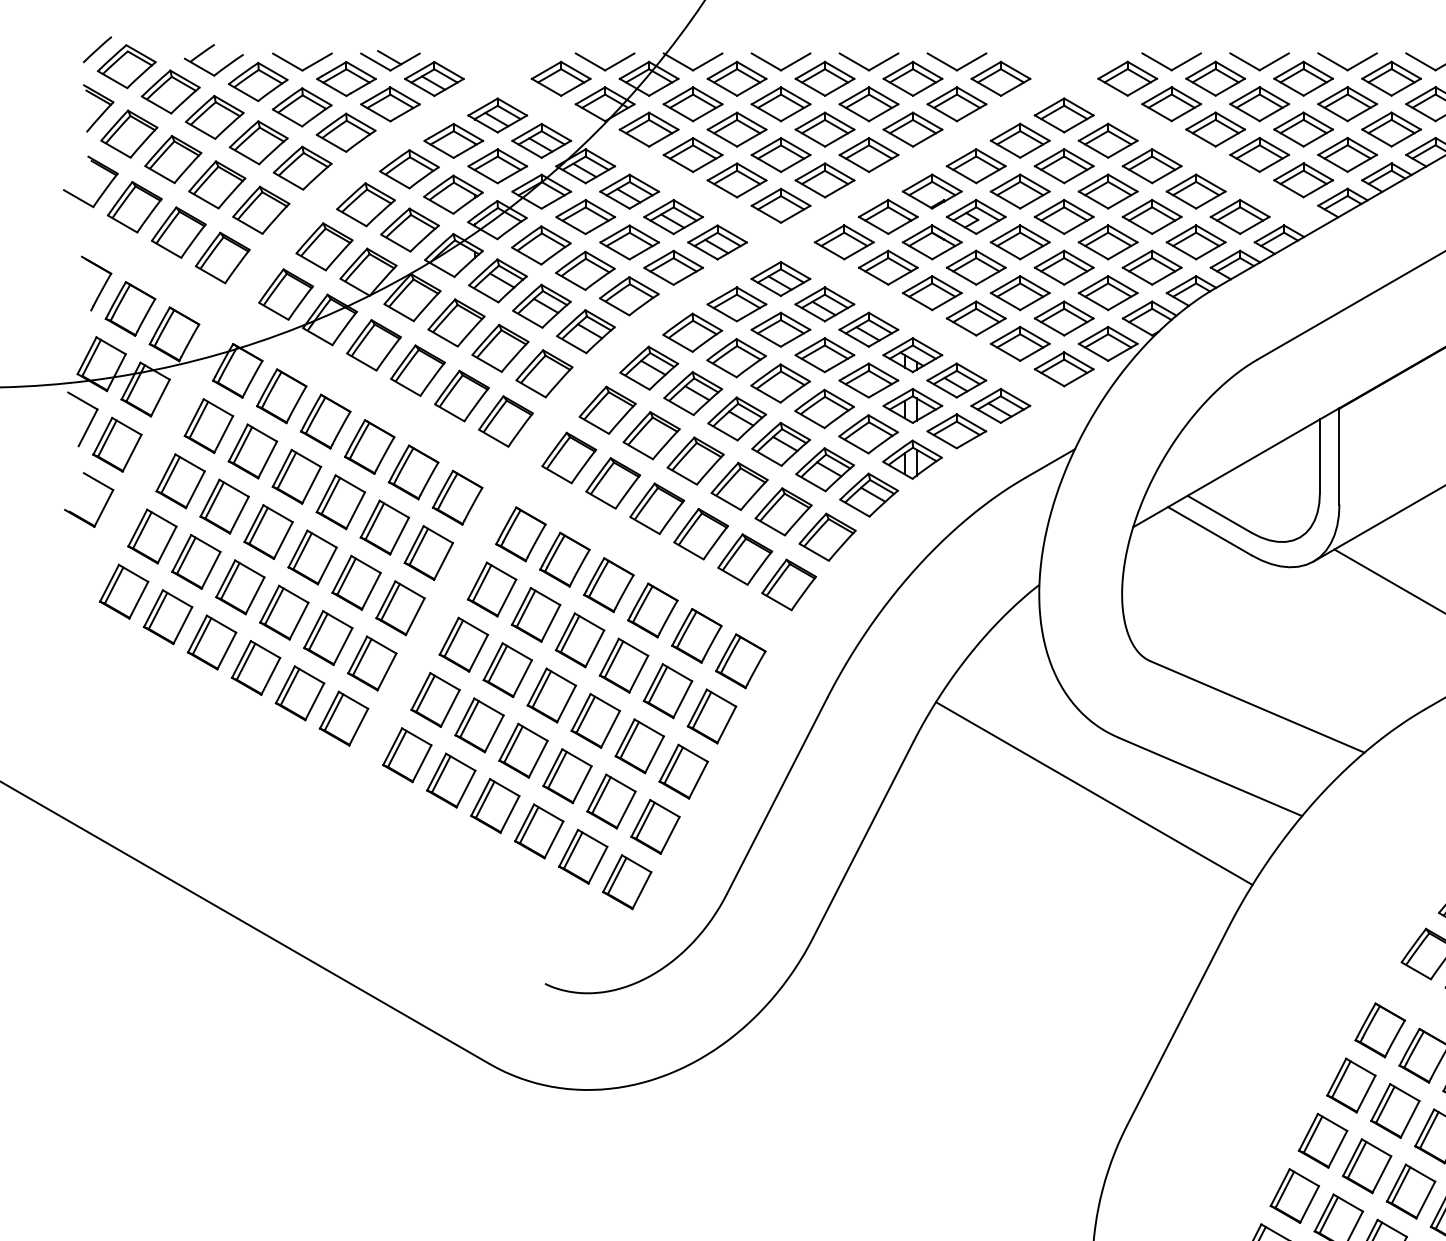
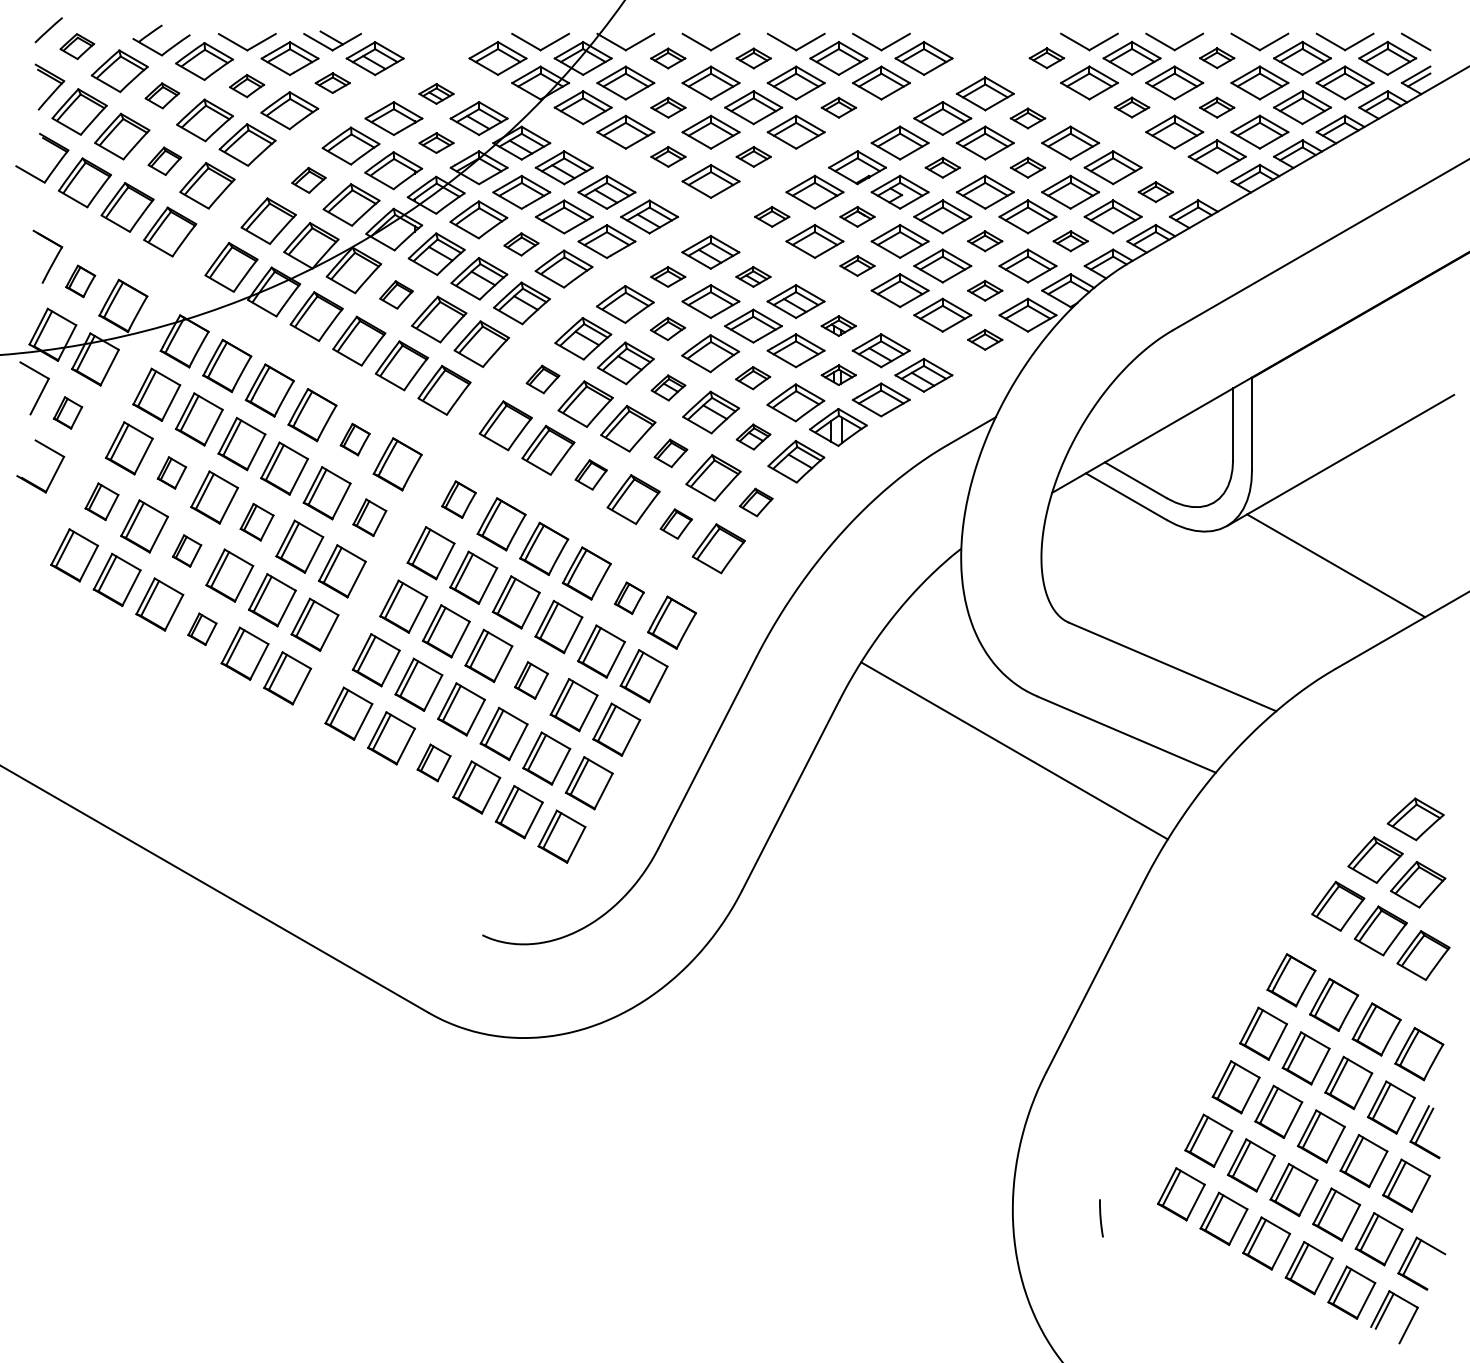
part: (127, 66) -> (77, 46), size x0.6
part: (1127, 77) -> (1046, 57), size x0.6
part: (1302, 77) -> (1216, 57), size x0.6
part: (736, 78) -> (667, 58), size x0.6
part: (824, 78) -> (753, 58), size x0.6
part: (390, 103) -> (332, 82), size x0.6
part: (301, 106) -> (246, 85), size x0.6
part: (497, 115) -> (436, 93), size x0.6
part: (214, 117) -> (162, 95), size x0.6
part: (737, 129) -> (668, 107), size x0.6
part: (912, 129) -> (838, 107), size x0.6
part: (1215, 129) -> (1131, 107), size x0.6
part: (1302, 129) -> (1216, 107), size x0.6
part: (1107, 140) -> (1027, 118), size x0.6
part: (497, 165) -> (436, 142), size x0.6
part: (737, 180) -> (668, 156), size x0.6
part: (824, 180) -> (753, 156), size x0.6
part: (216, 185) -> (164, 161), size x0.6
part: (1019, 191) -> (942, 167), size x0.6
part: (1107, 191) -> (1027, 167), size x0.6
part: (365, 204) -> (308, 180), size x0.6
part: (1239, 216) -> (1155, 191), size x0.6
part: (843, 241) -> (771, 216), size x0.6
part: (932, 241) -> (857, 216), size x0.6
part: (1063, 266) -> (984, 240), size x0.6
part: (1152, 266) -> (1070, 240), size x0.6
part: (585, 270) -> (521, 244), size x0.6
part: (932, 292) -> (857, 265), size x0.6
part: (736, 303) -> (667, 276), size x0.6
part: (824, 303) -> (753, 276), size x0.6
part: (130, 309) -> (80, 281), size x0.6
part: (1063, 318) -> (984, 290), size x0.6
part: (456, 322) -> (396, 294), size x0.6
part: (912, 354) -> (838, 325), size x0.6
part: (736, 357) -> (667, 328), size x0.6
part: (1063, 368) -> (984, 339), size x0.6
part: (912, 405) -> (838, 374), size x0.6
part: (823, 408) -> (752, 377), size x0.6
part: (607, 410) -> (542, 379), size x0.6
part: (737, 418) -> (668, 387), size x0.6
part: (116, 444) -> (67, 412), size x0.6
part: (824, 469) -> (753, 436), size x0.6
part: (414, 472) -> (355, 439), size x0.6
part: (739, 486) -> (670, 453), size x0.6
part: (224, 506) -> (171, 472), size x0.6
part: (657, 508) -> (591, 474), size x0.6
part: (520, 534) -> (458, 499), size x0.7
part: (151, 536) -> (101, 501), size x0.7
part: (827, 537) -> (756, 502), size x0.6
part: (428, 552) -> (369, 517), size x0.7
part: (311, 557) -> (256, 522), size x0.7
part: (745, 558) -> (676, 523), size x0.6
part: (239, 586) -> (186, 550), size x0.6
part: (696, 636) -> (629, 598), size x0.6
part: (256, 668) -> (202, 629), size x0.6
part: (595, 720) -> (531, 680), size x0.7
part: (494, 805) -> (433, 762), size x0.7

